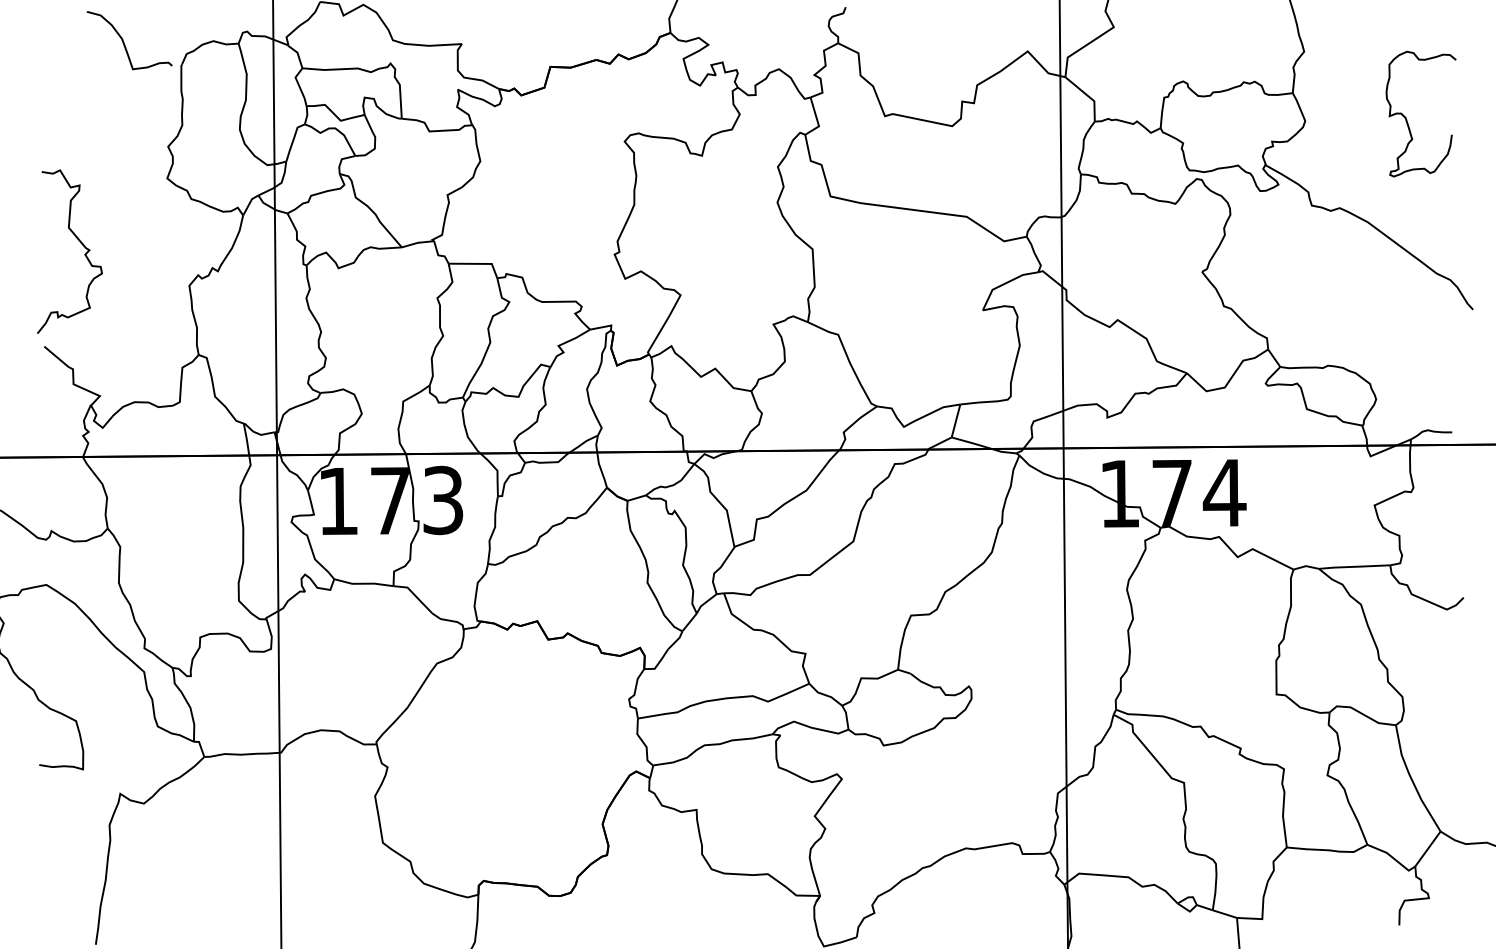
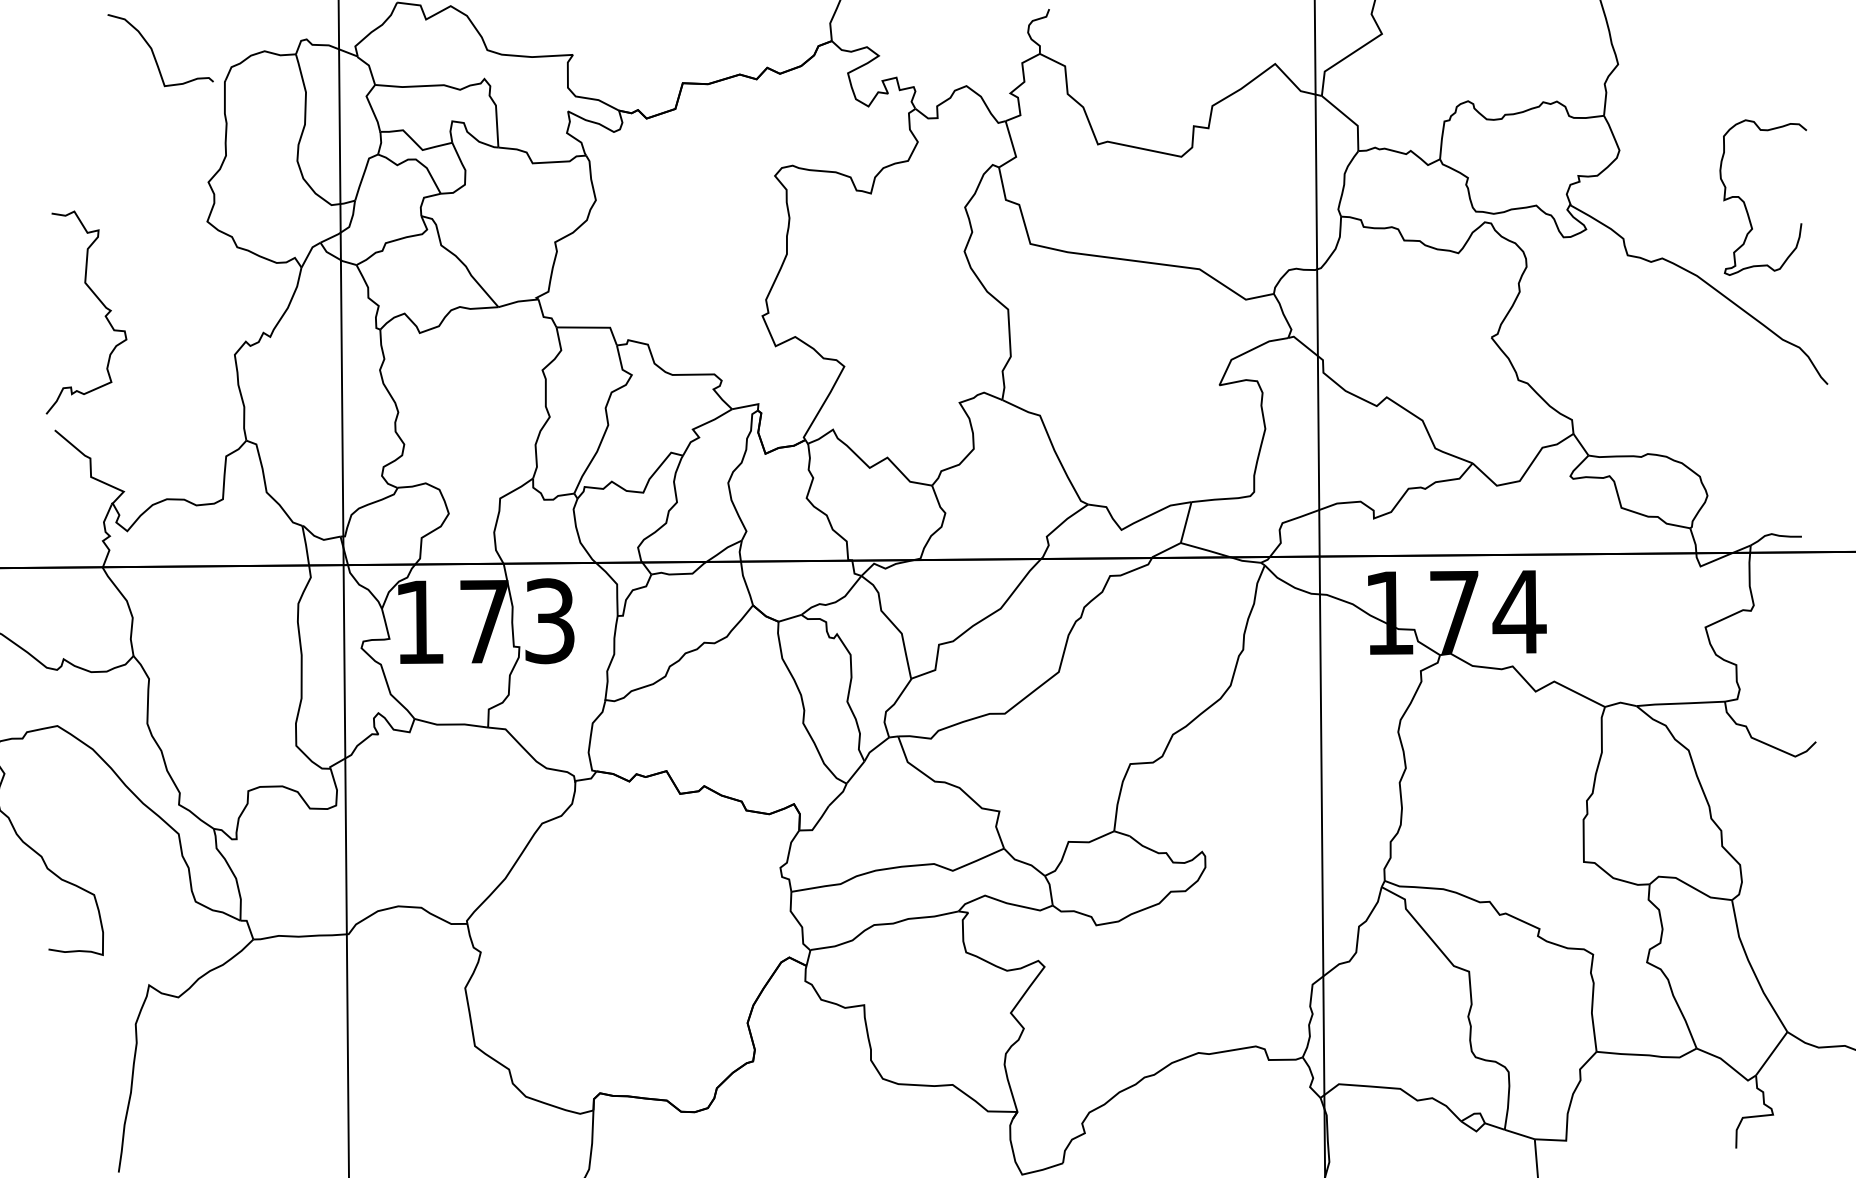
curve: (1406, 117) -> (1745, 201), moved

